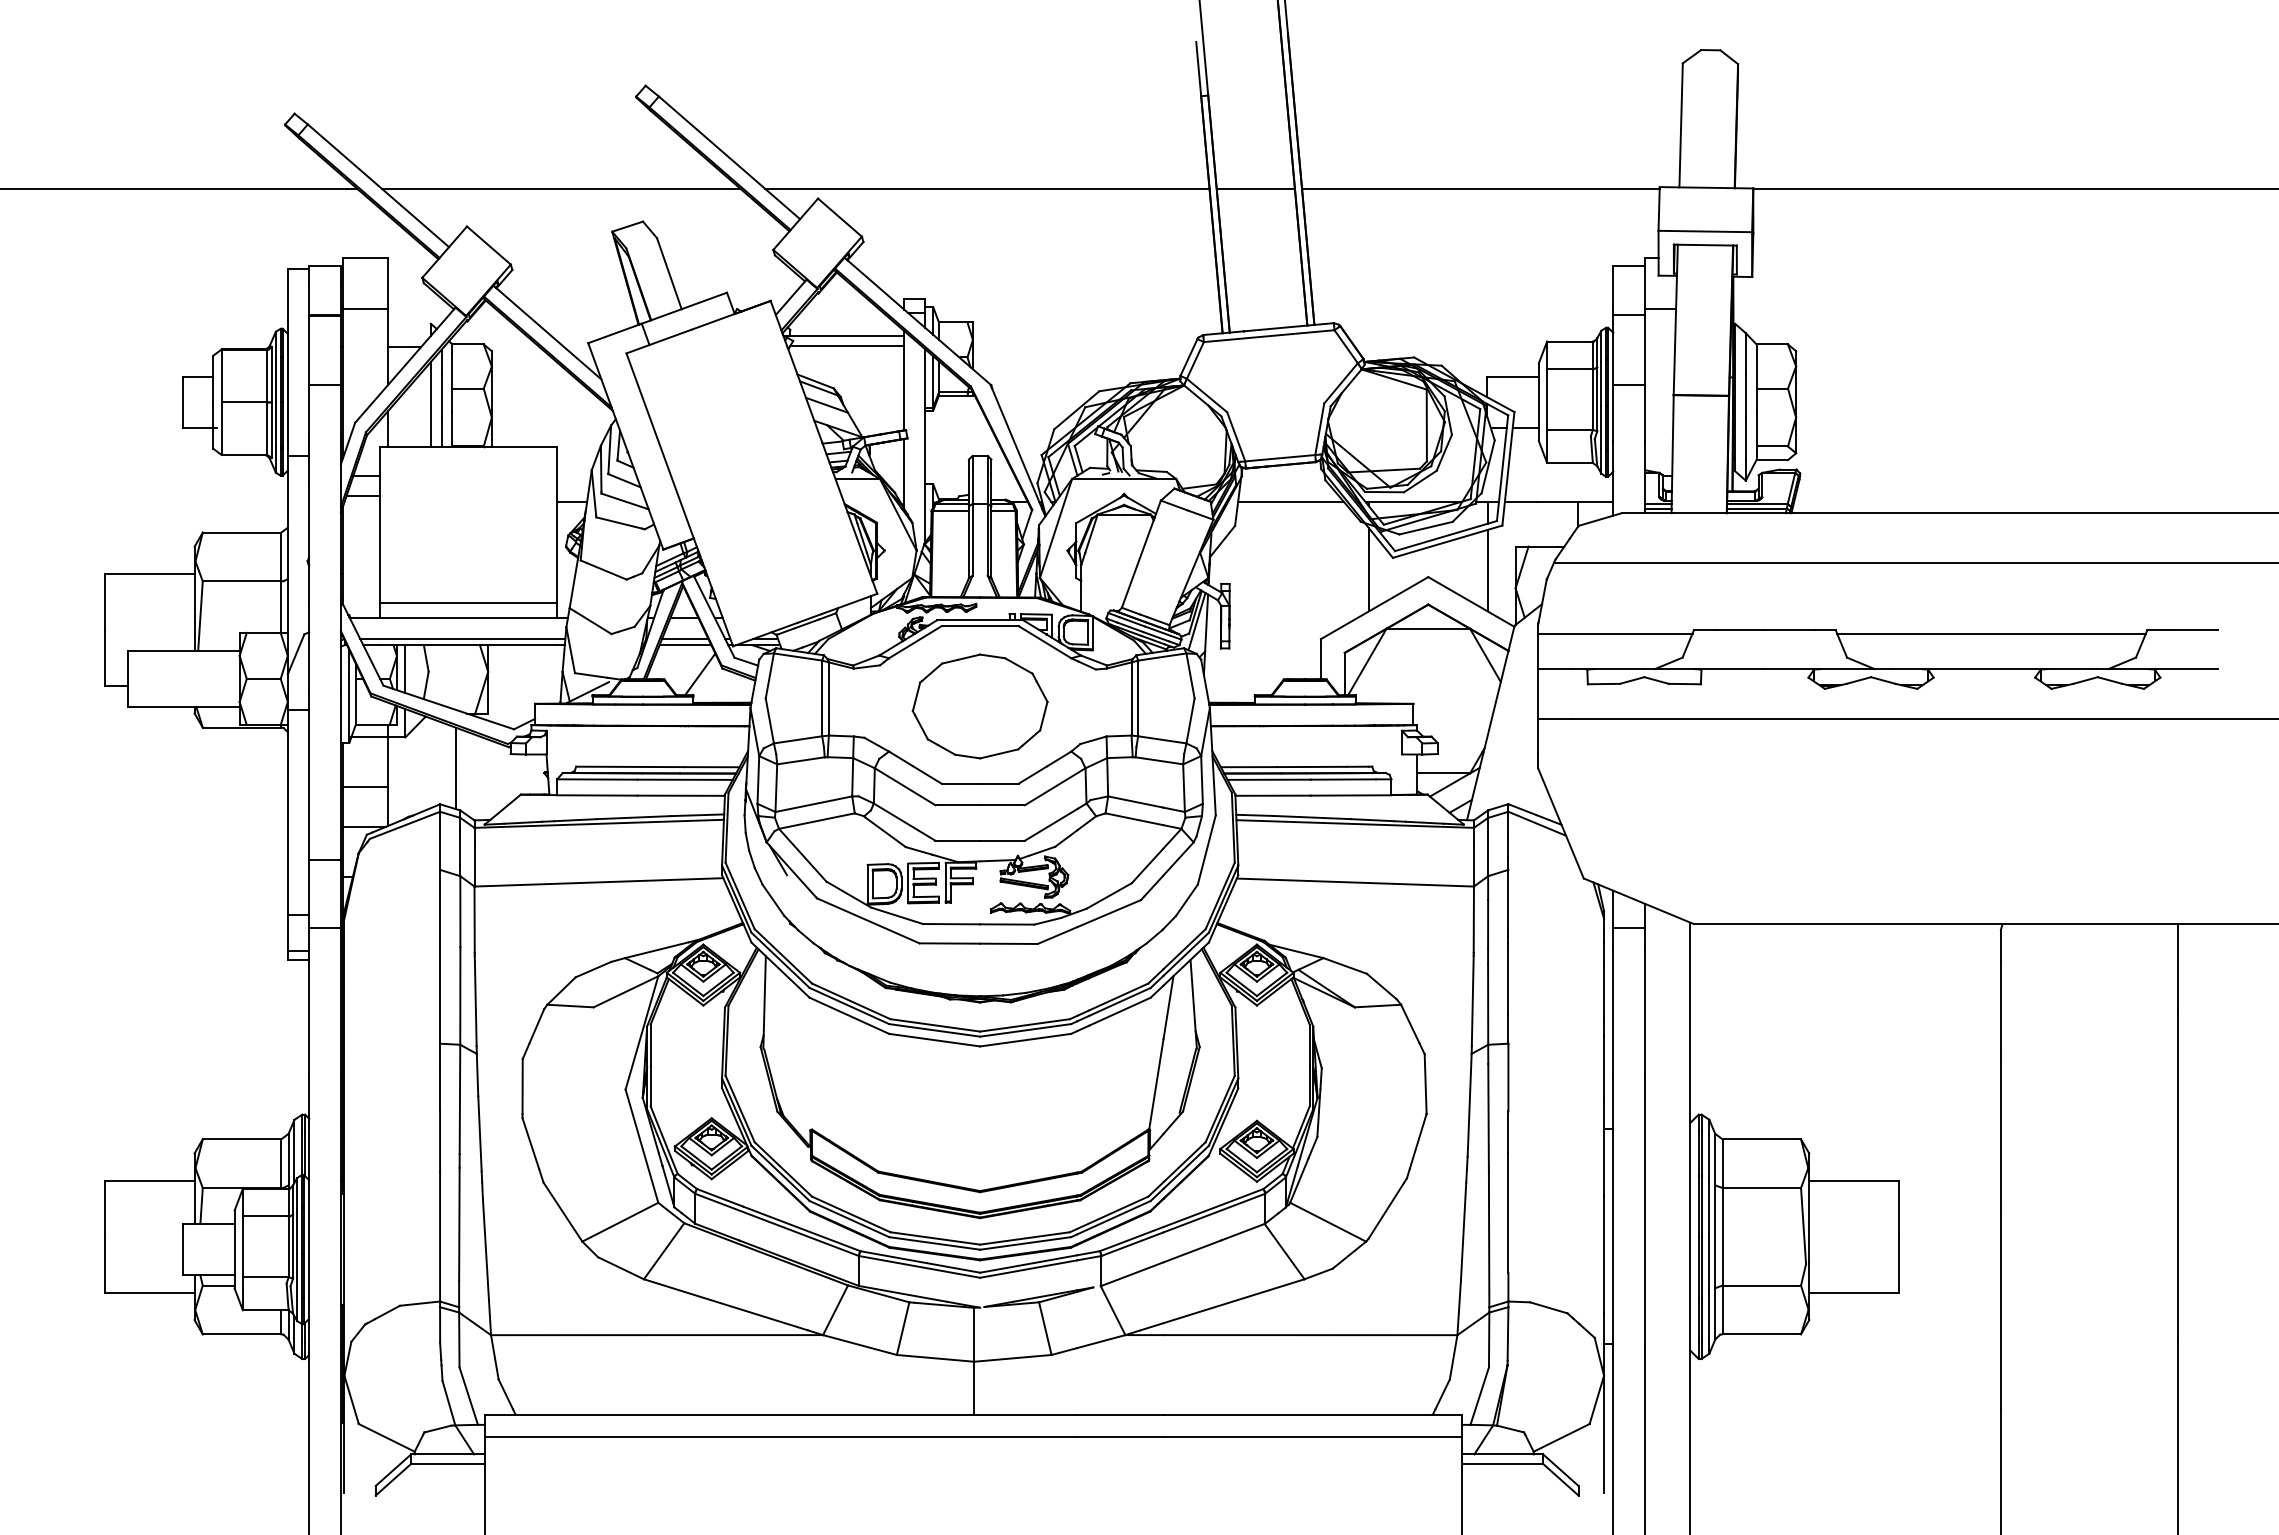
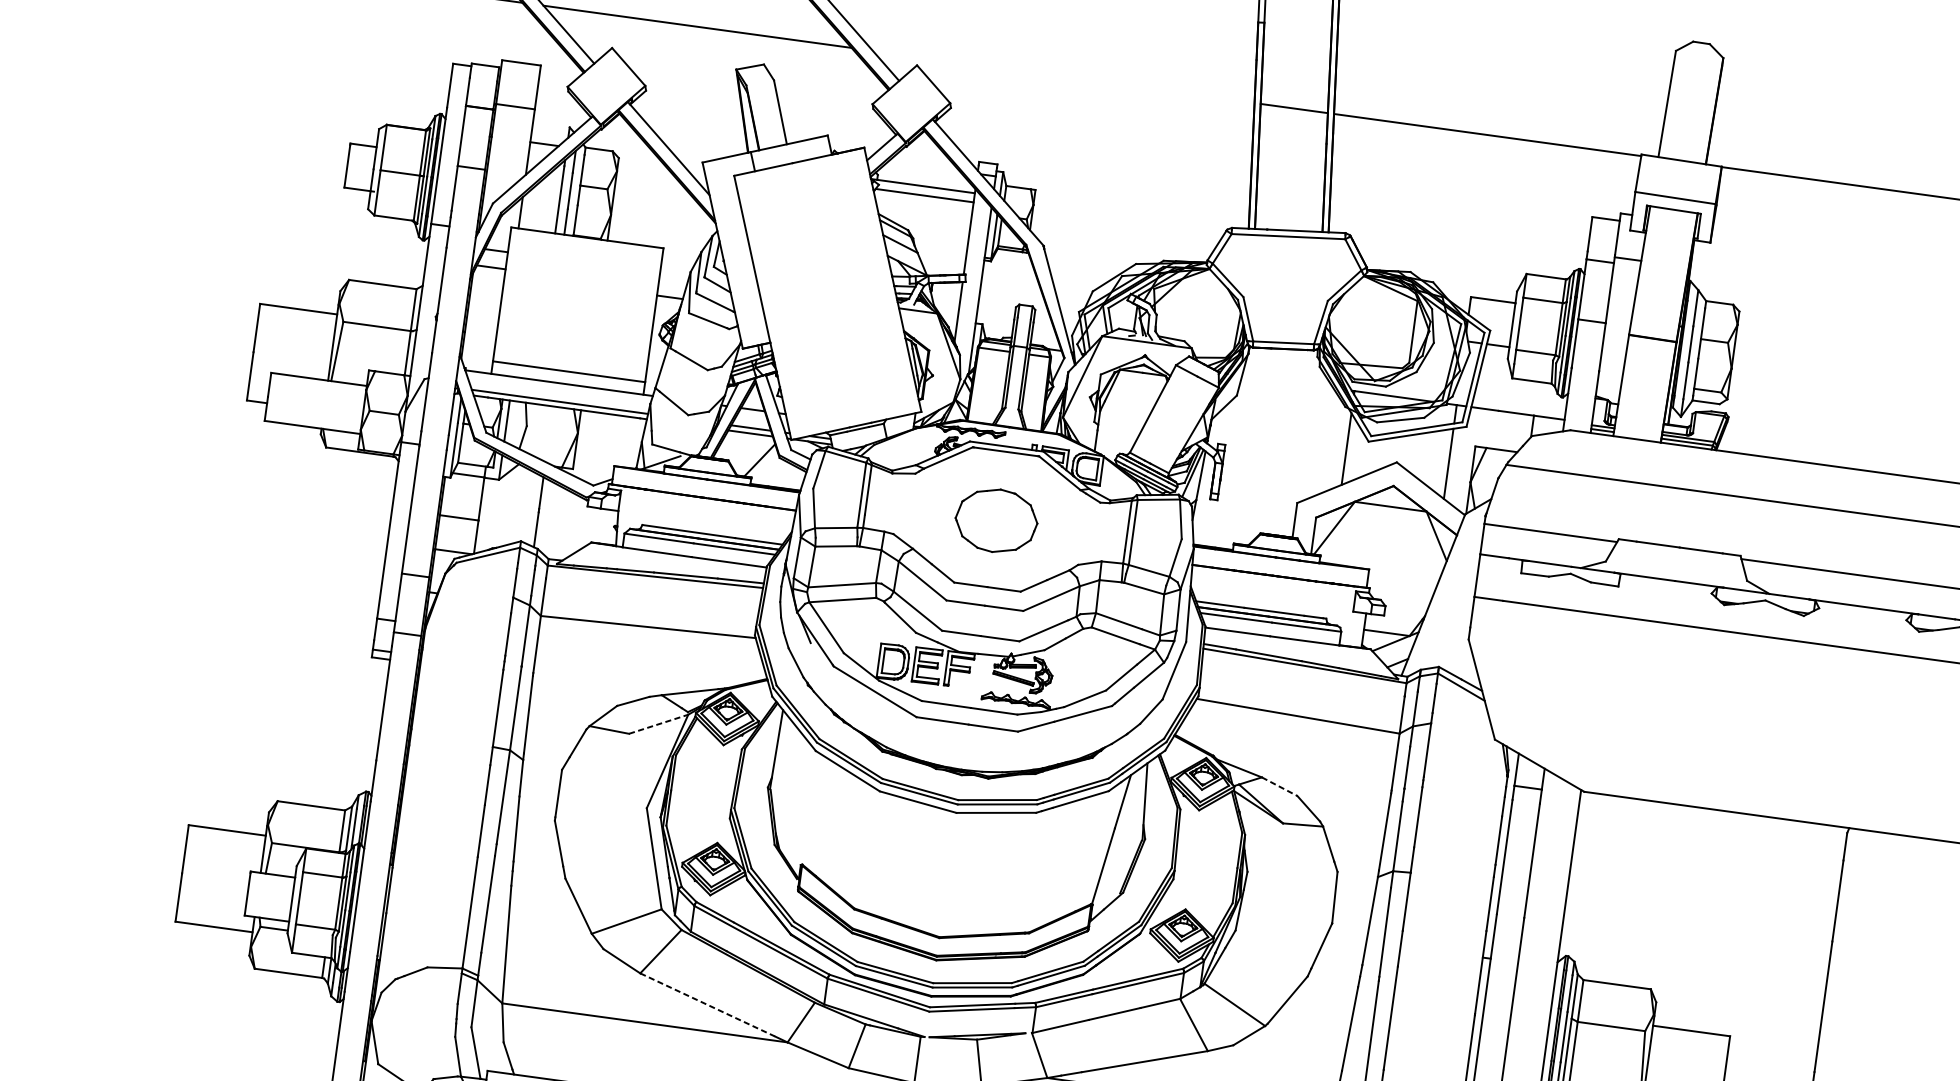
line: (987, 188) -> (1063, 76), removed
line: (1291, 502) -> (1288, 382), removed
part: (979, 706) -> (995, 520), size x0.7
line: (1345, 966) -> (1279, 787), solid -> dashed
line: (625, 991) -> (658, 723), solid -> dashed
line: (725, 1304) -> (707, 1004), solid -> dashed

